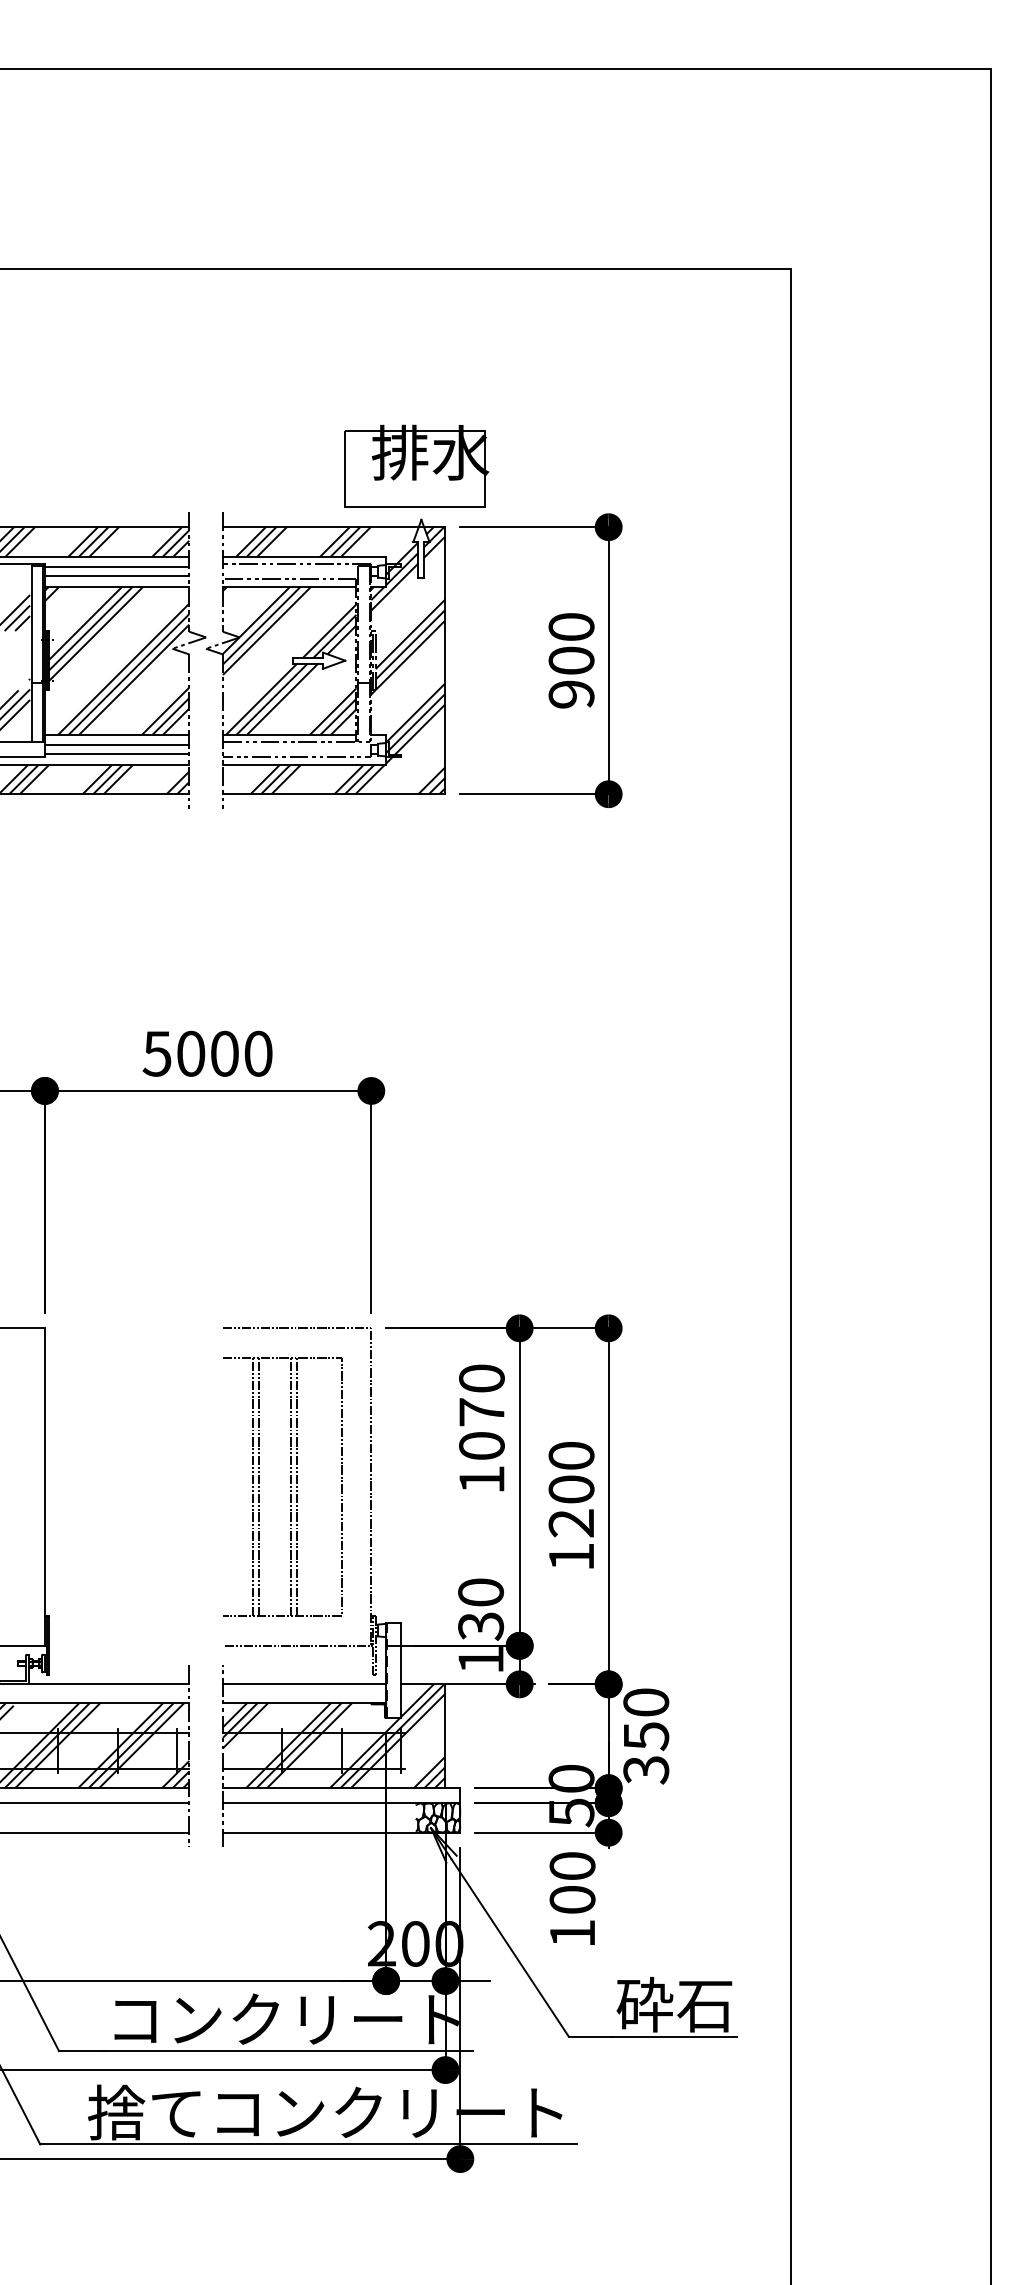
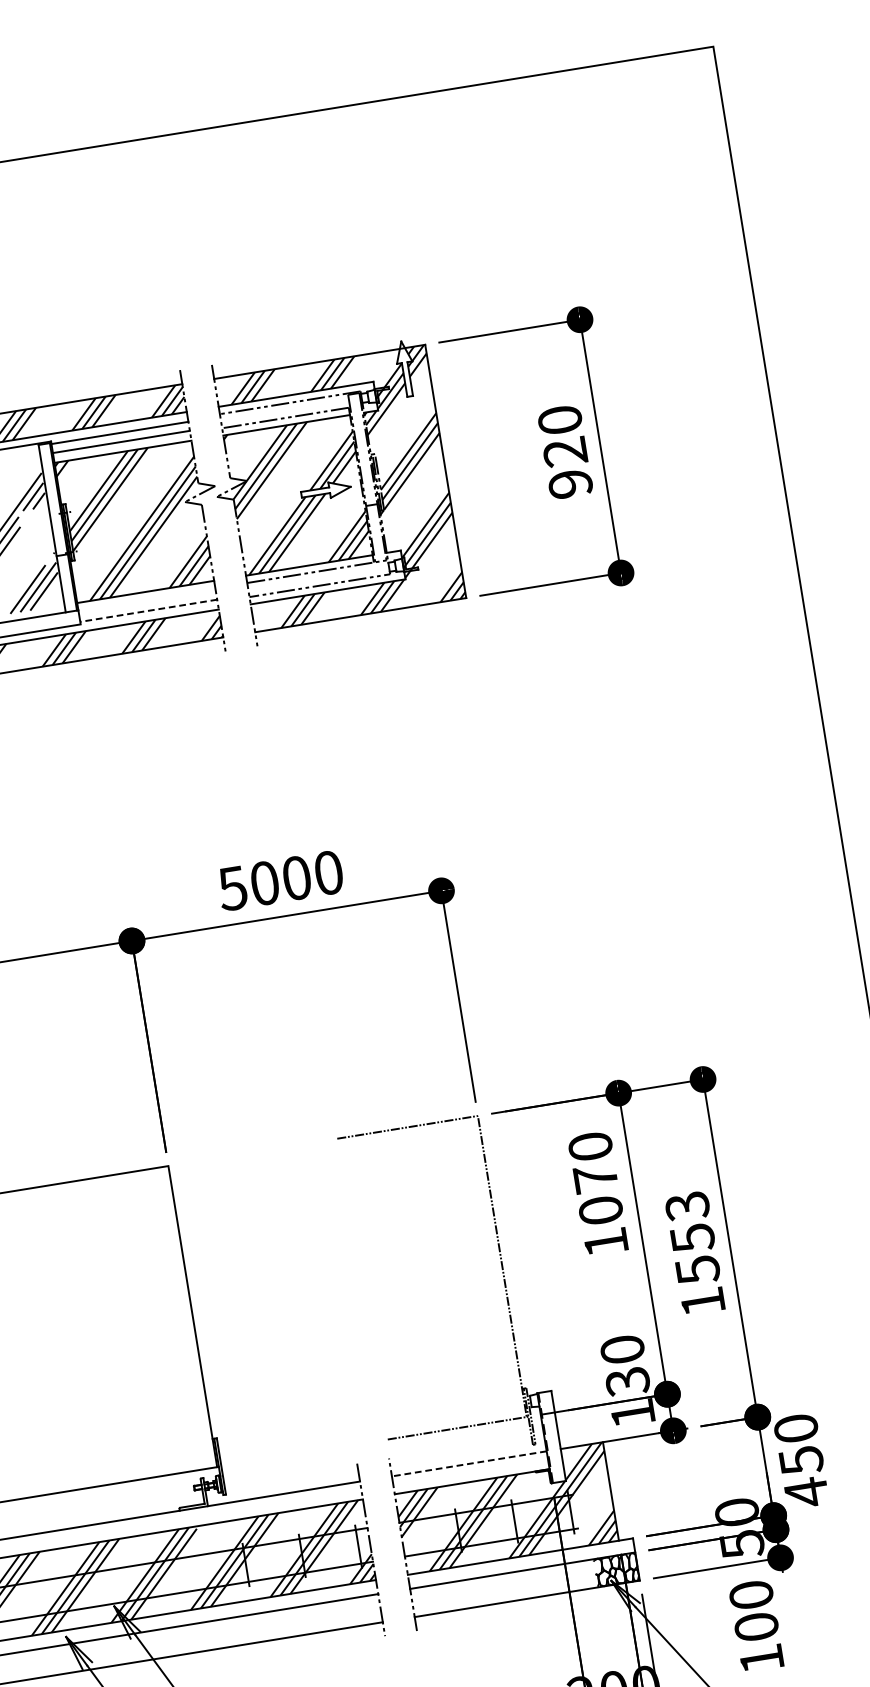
part: (416, 465) -> (388, 290), removed
text: (571, 660) -> (565, 451), 900 -> 920
line: (116, 744) -> (146, 601), removed
line: (116, 754) -> (148, 610), solid -> dashed
part: (290, 1486) -> (425, 1278), removed
text: (571, 1490) -> (692, 1239), 1200 -> 1553
line: (304, 1684) -> (469, 1463), solid -> dashed
text: (646, 1770) -> (806, 1493), 350 -> 450

